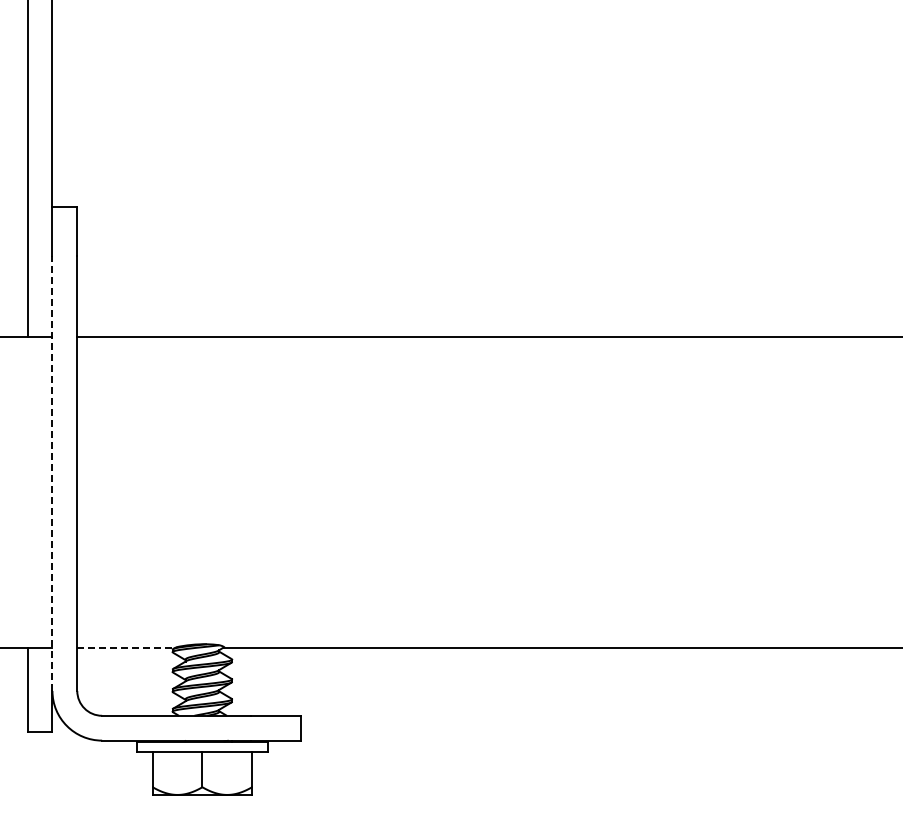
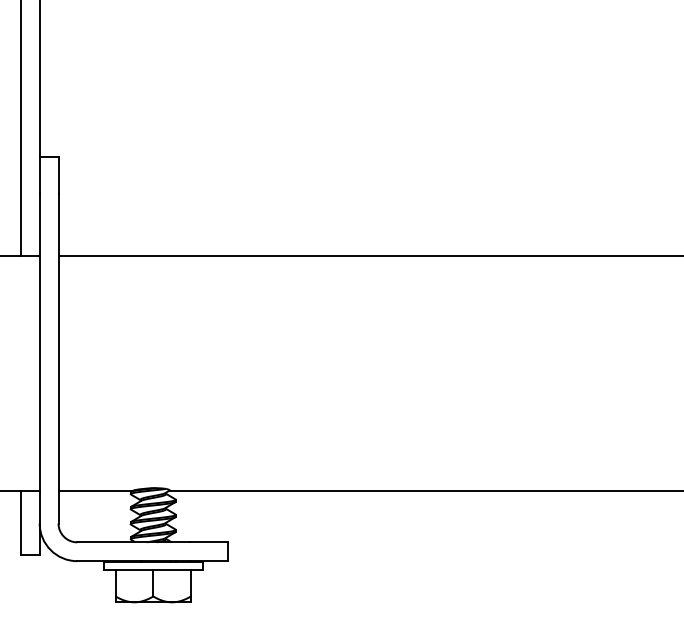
line: (52, 473) -> (39, 358), dashed -> solid
line: (127, 647) -> (96, 490), dashed -> solid

